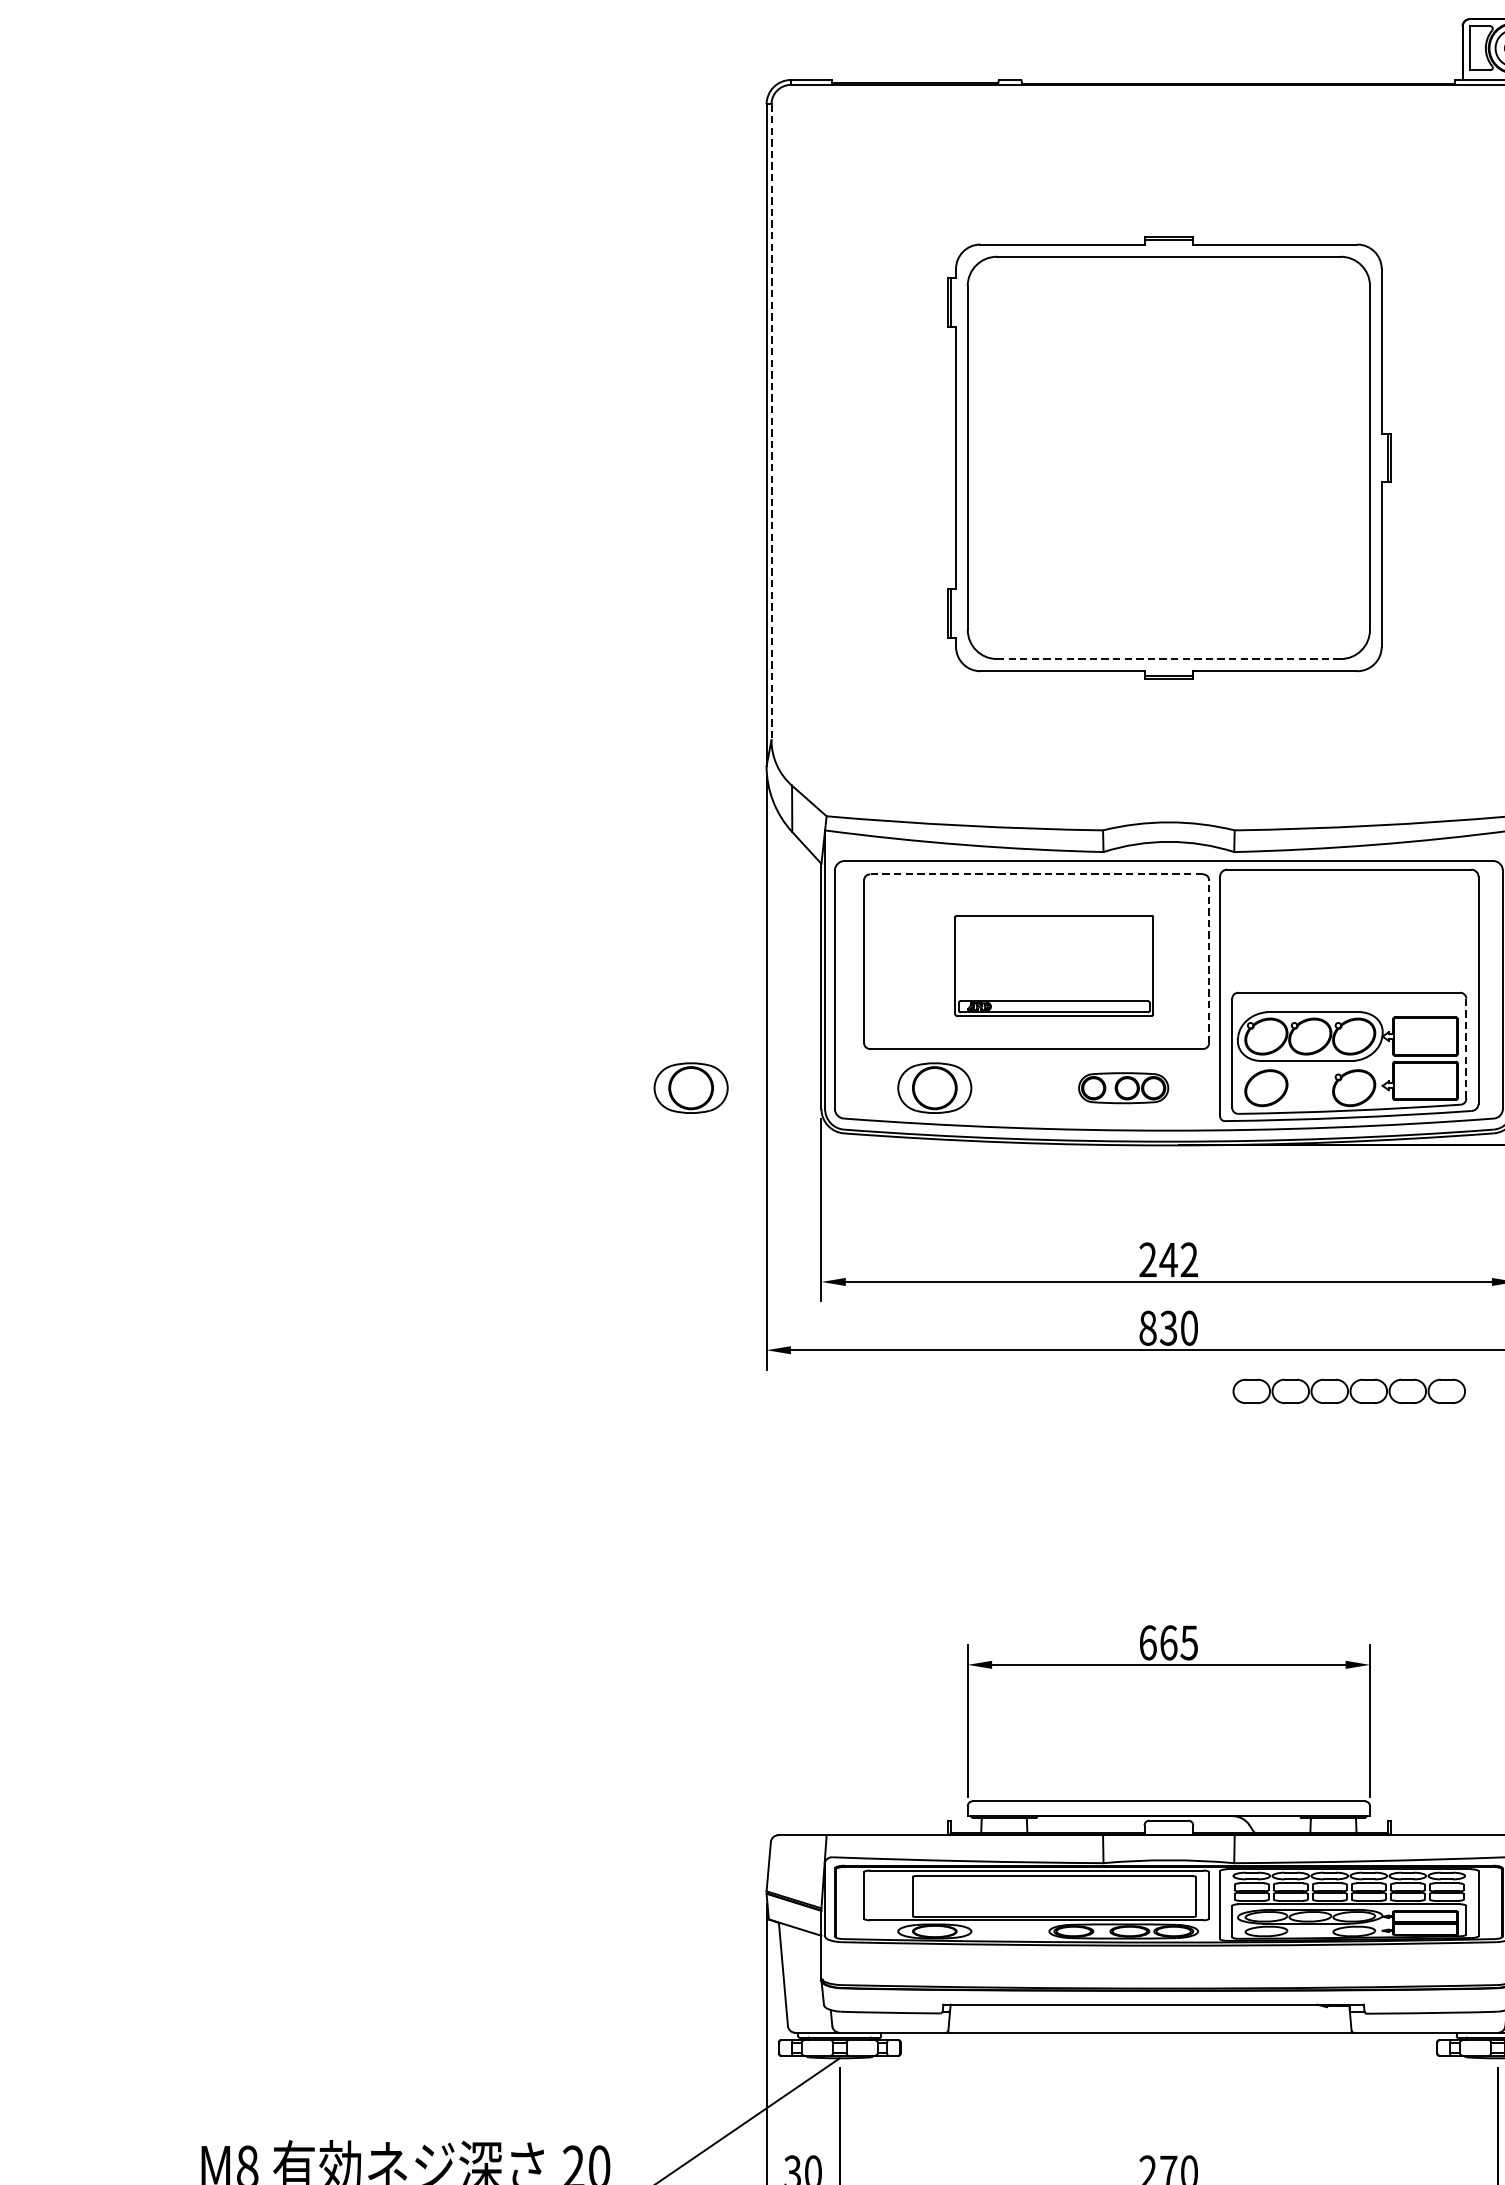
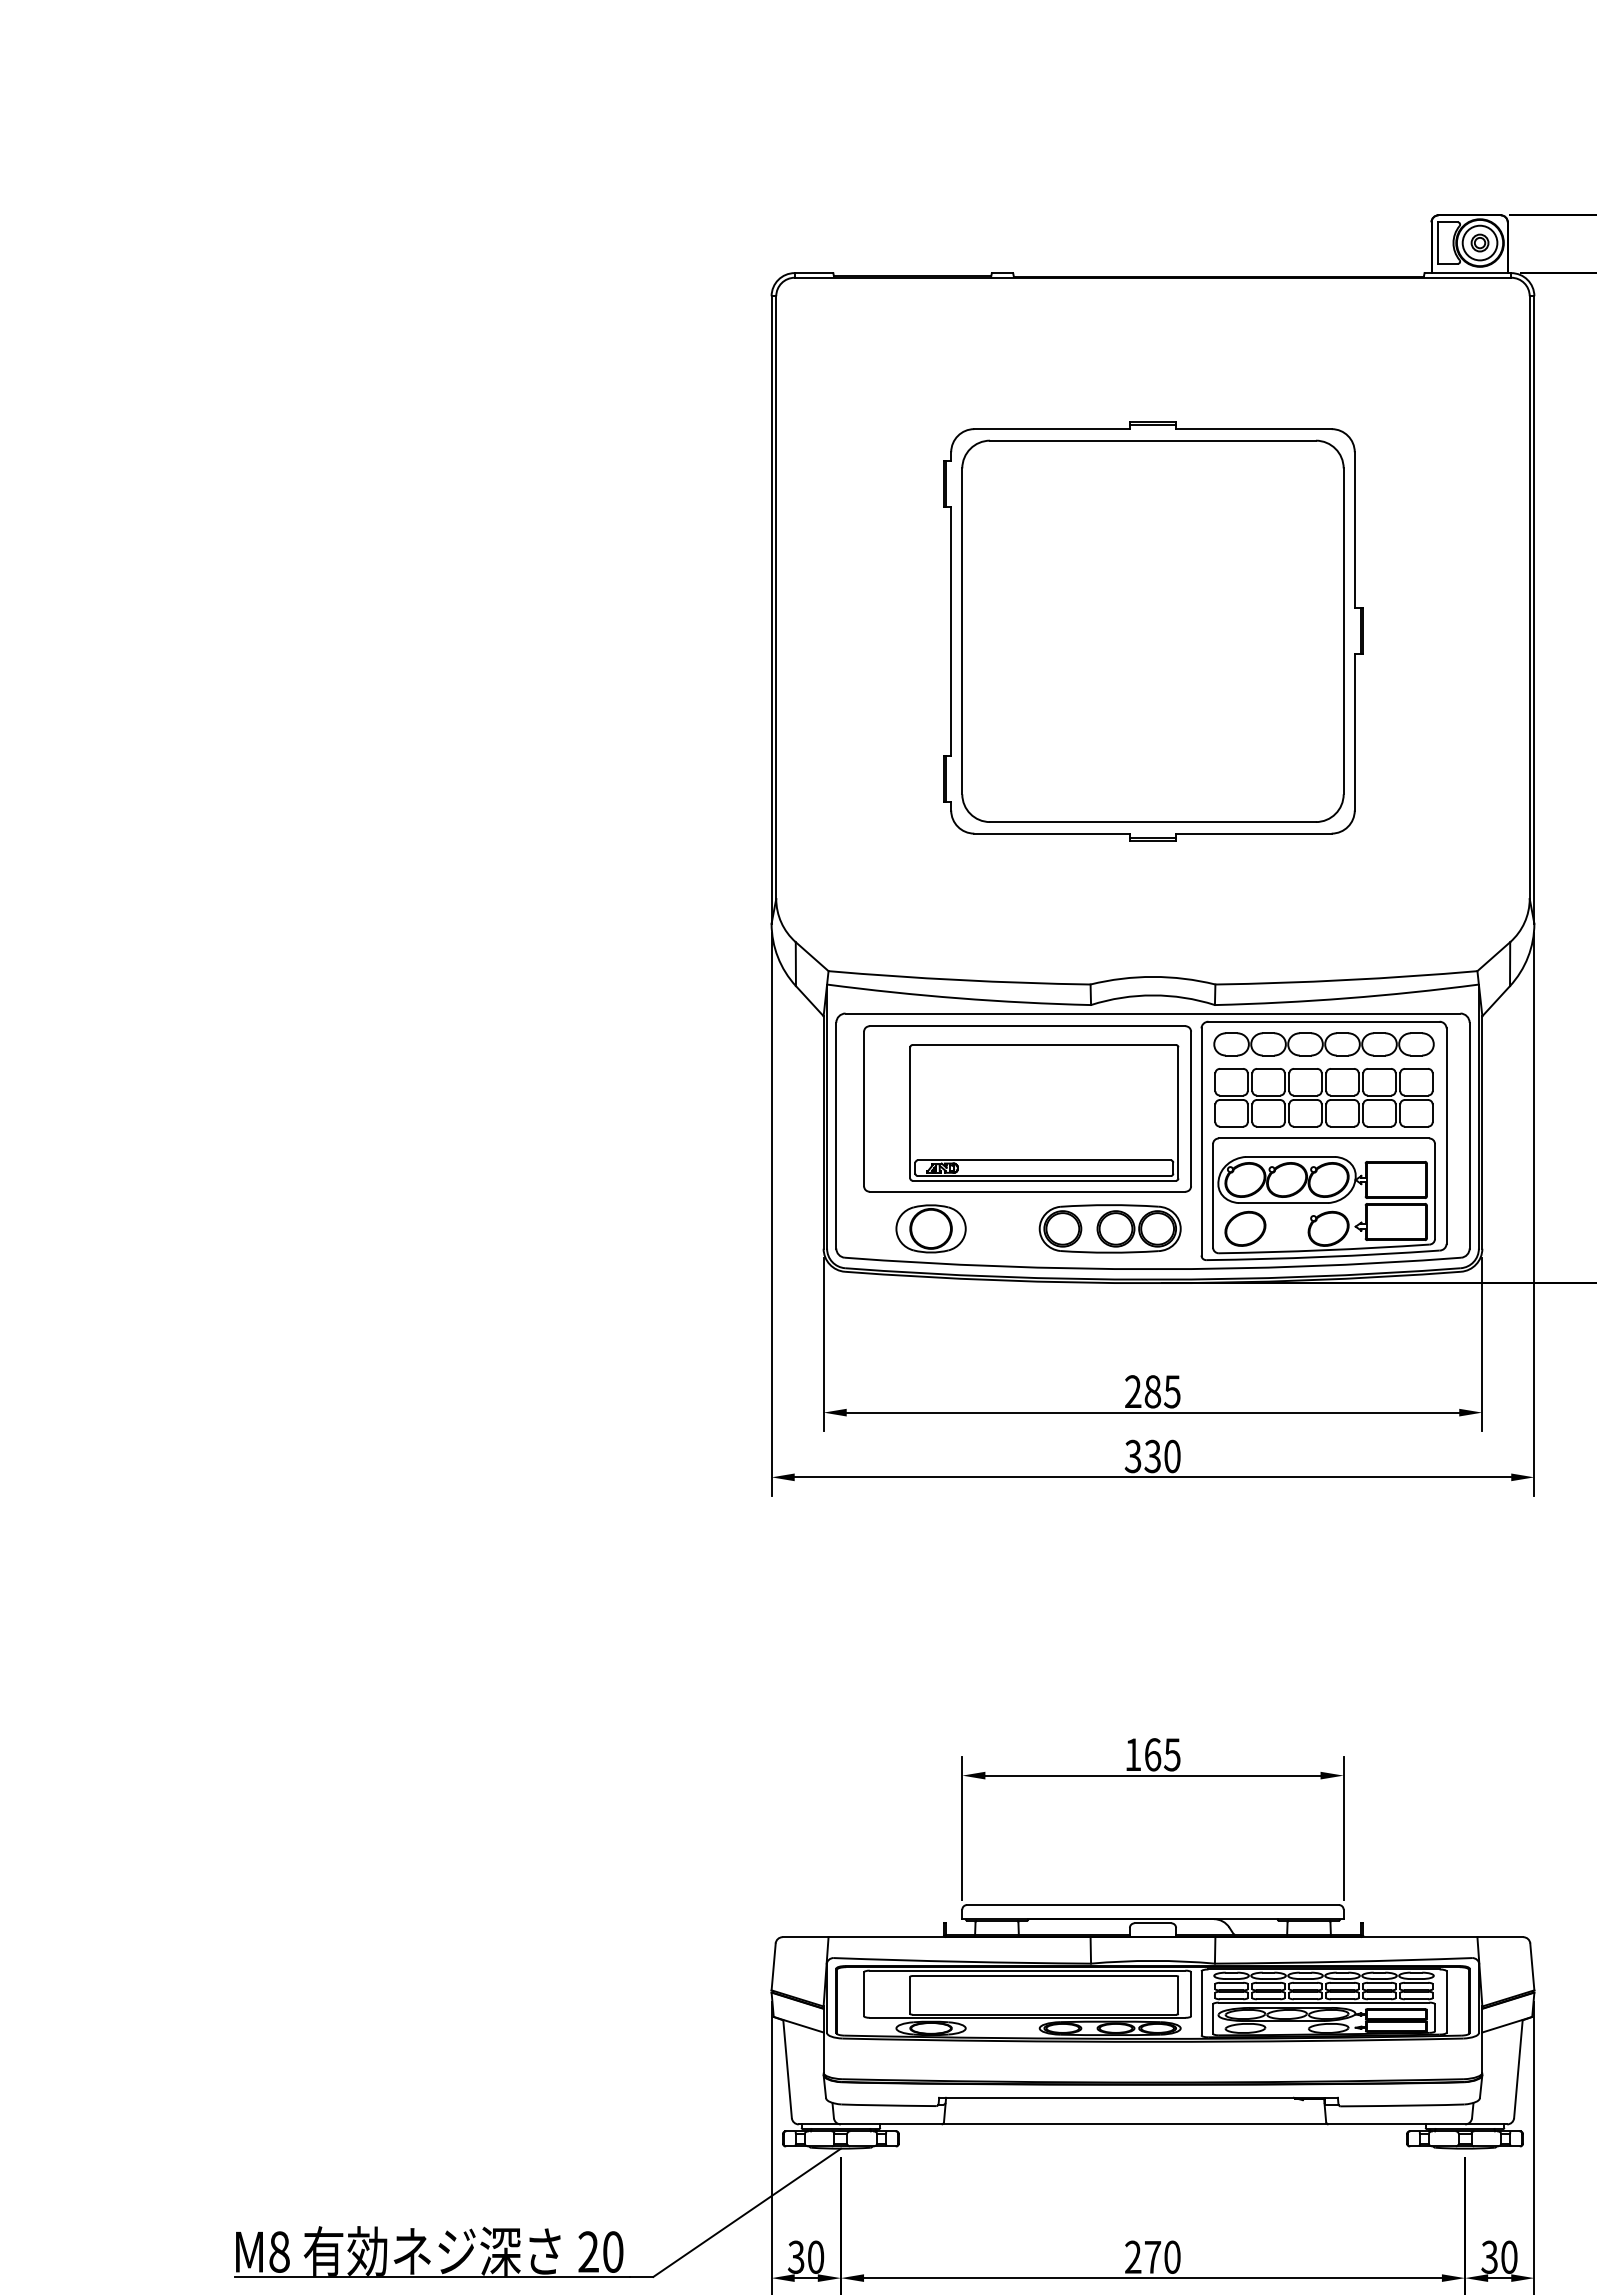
line: (771, 423) -> (776, 598), dashed -> solid
line: (1168, 659) -> (1152, 822), dashed -> solid
line: (1036, 874) -> (1027, 1026), dashed -> solid
part: (1348, 949) -> (1323, 1097), added
line: (1209, 961) -> (1191, 1108), dashed -> solid
part: (1054, 965) -> (1044, 1112), size x1.43
line: (1465, 1048) -> (1434, 1191), dashed -> solid
part: (690, 1087) -> (699, 1228), removed
part: (1122, 1087) -> (1109, 1228), size x1.67
text: (1177, 1259) -> (1161, 1391), 242 -> 285
text: (1147, 1328) -> (1132, 1456), 830 -> 330
part: (1348, 1391) -> (1323, 1044), moved
text: (1148, 1642) -> (1133, 1754), 665 -> 165

